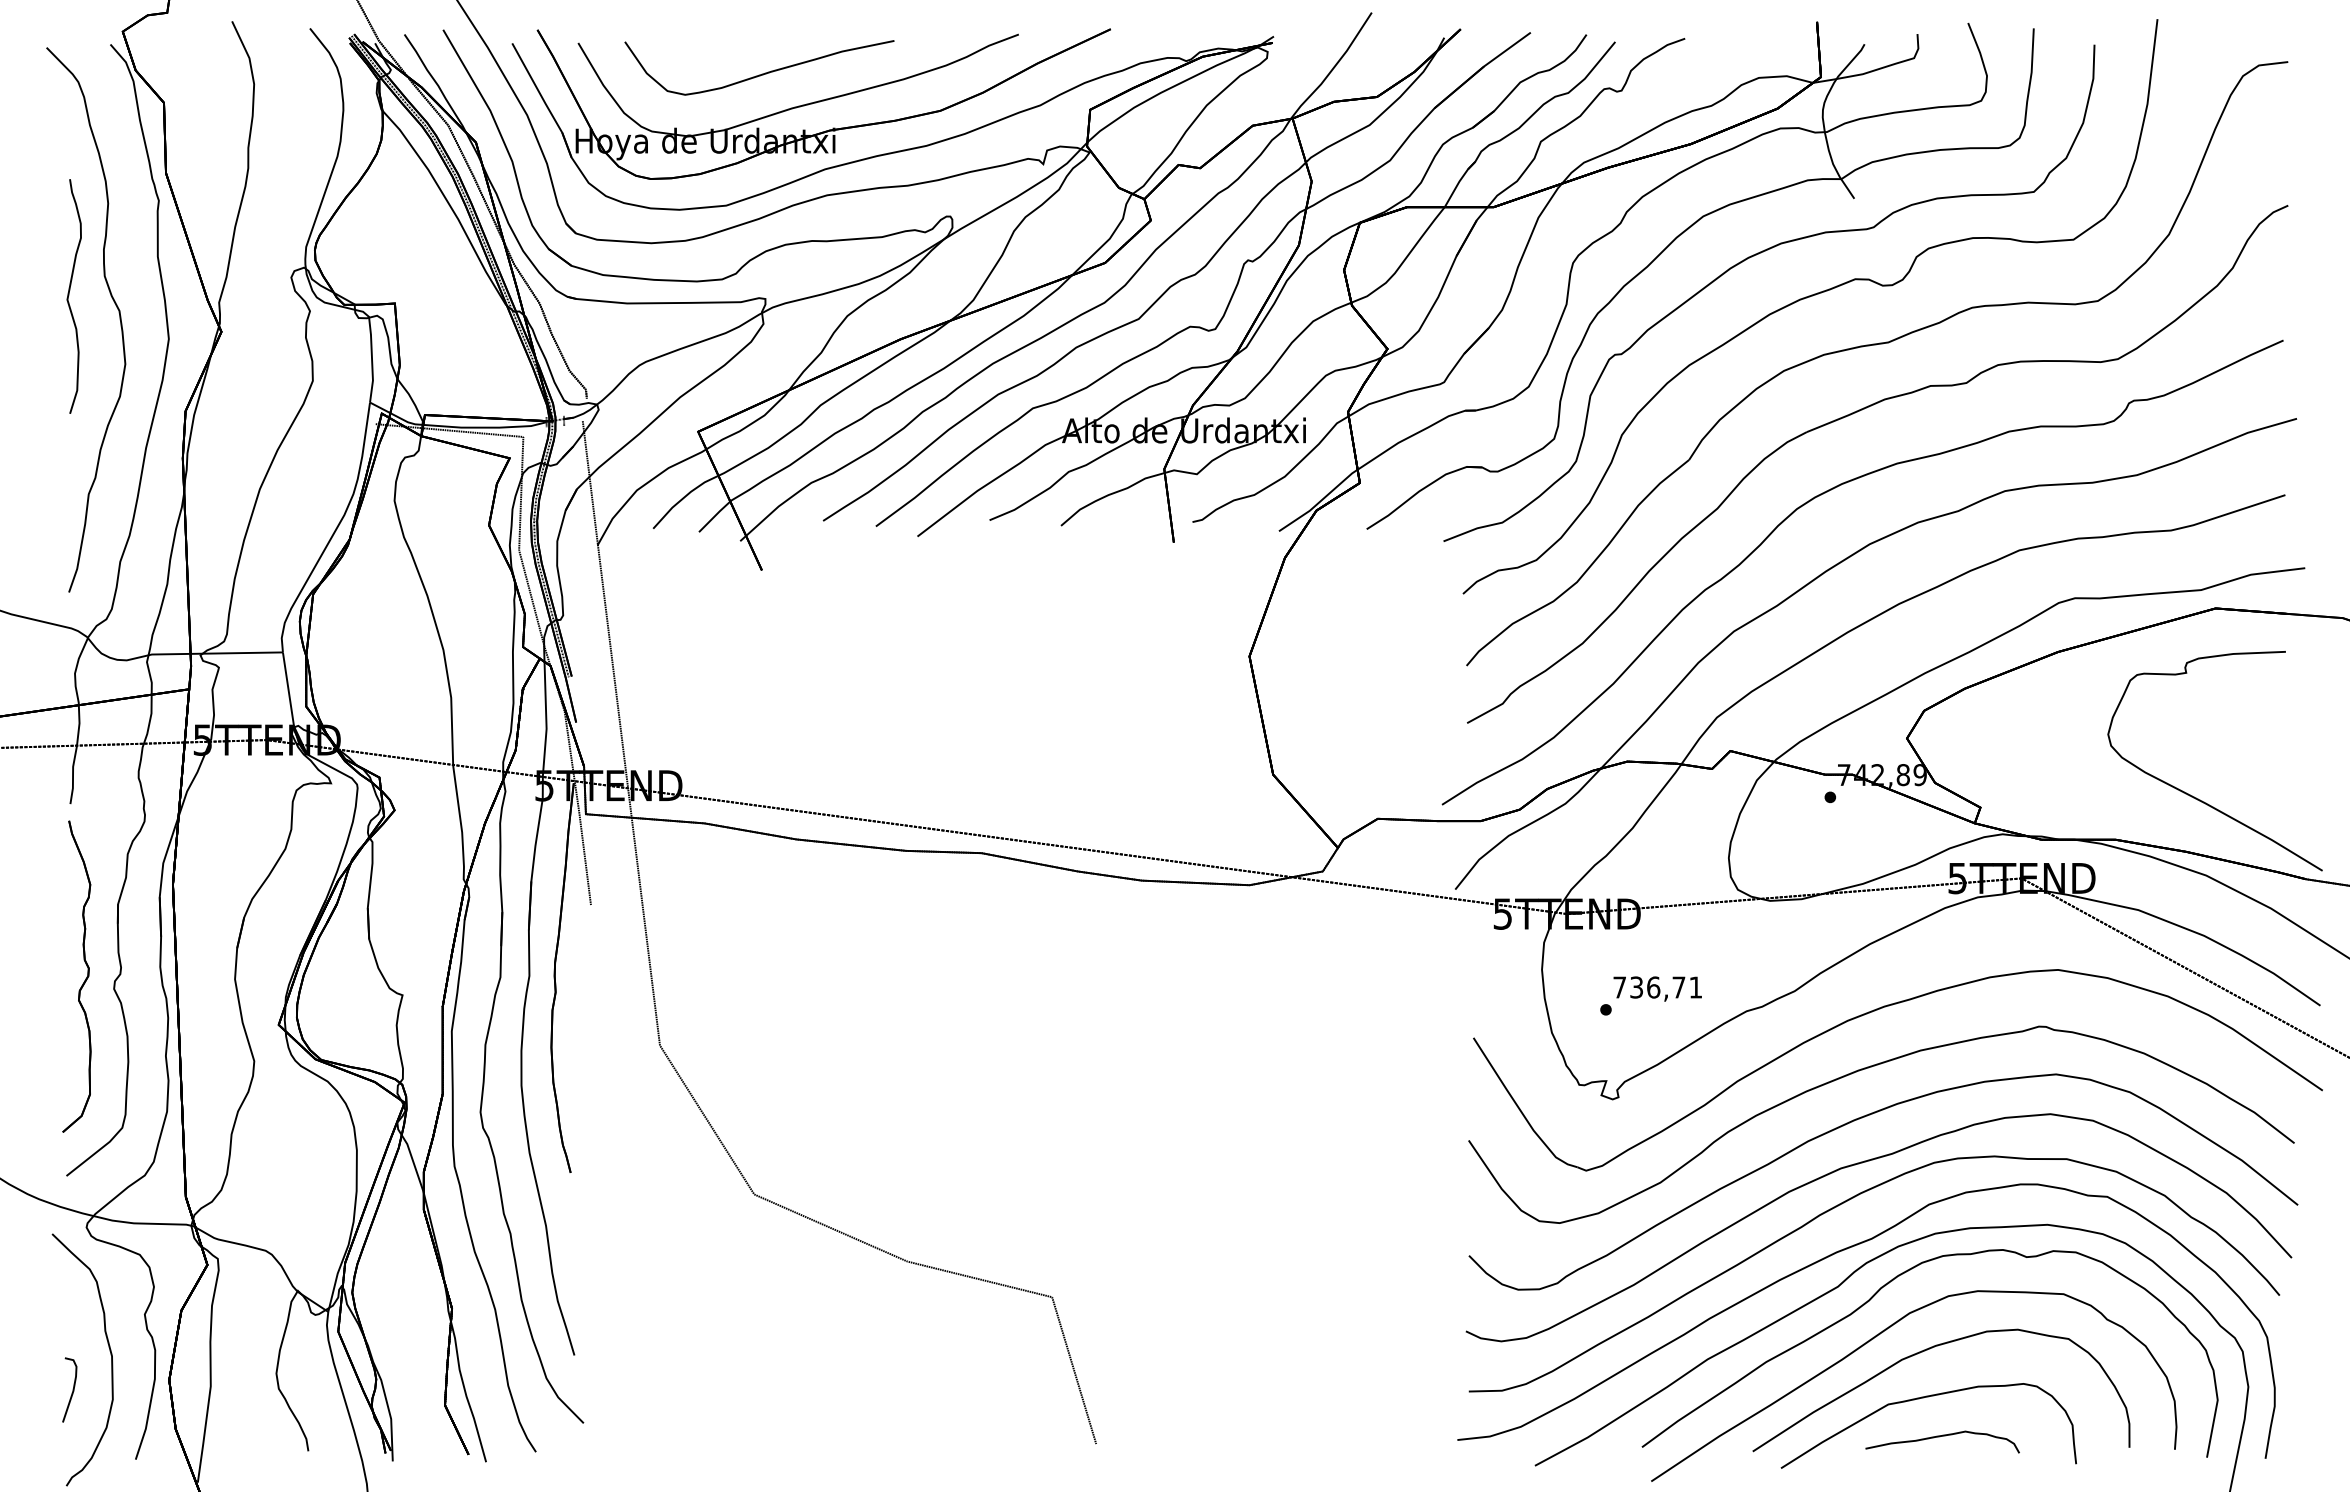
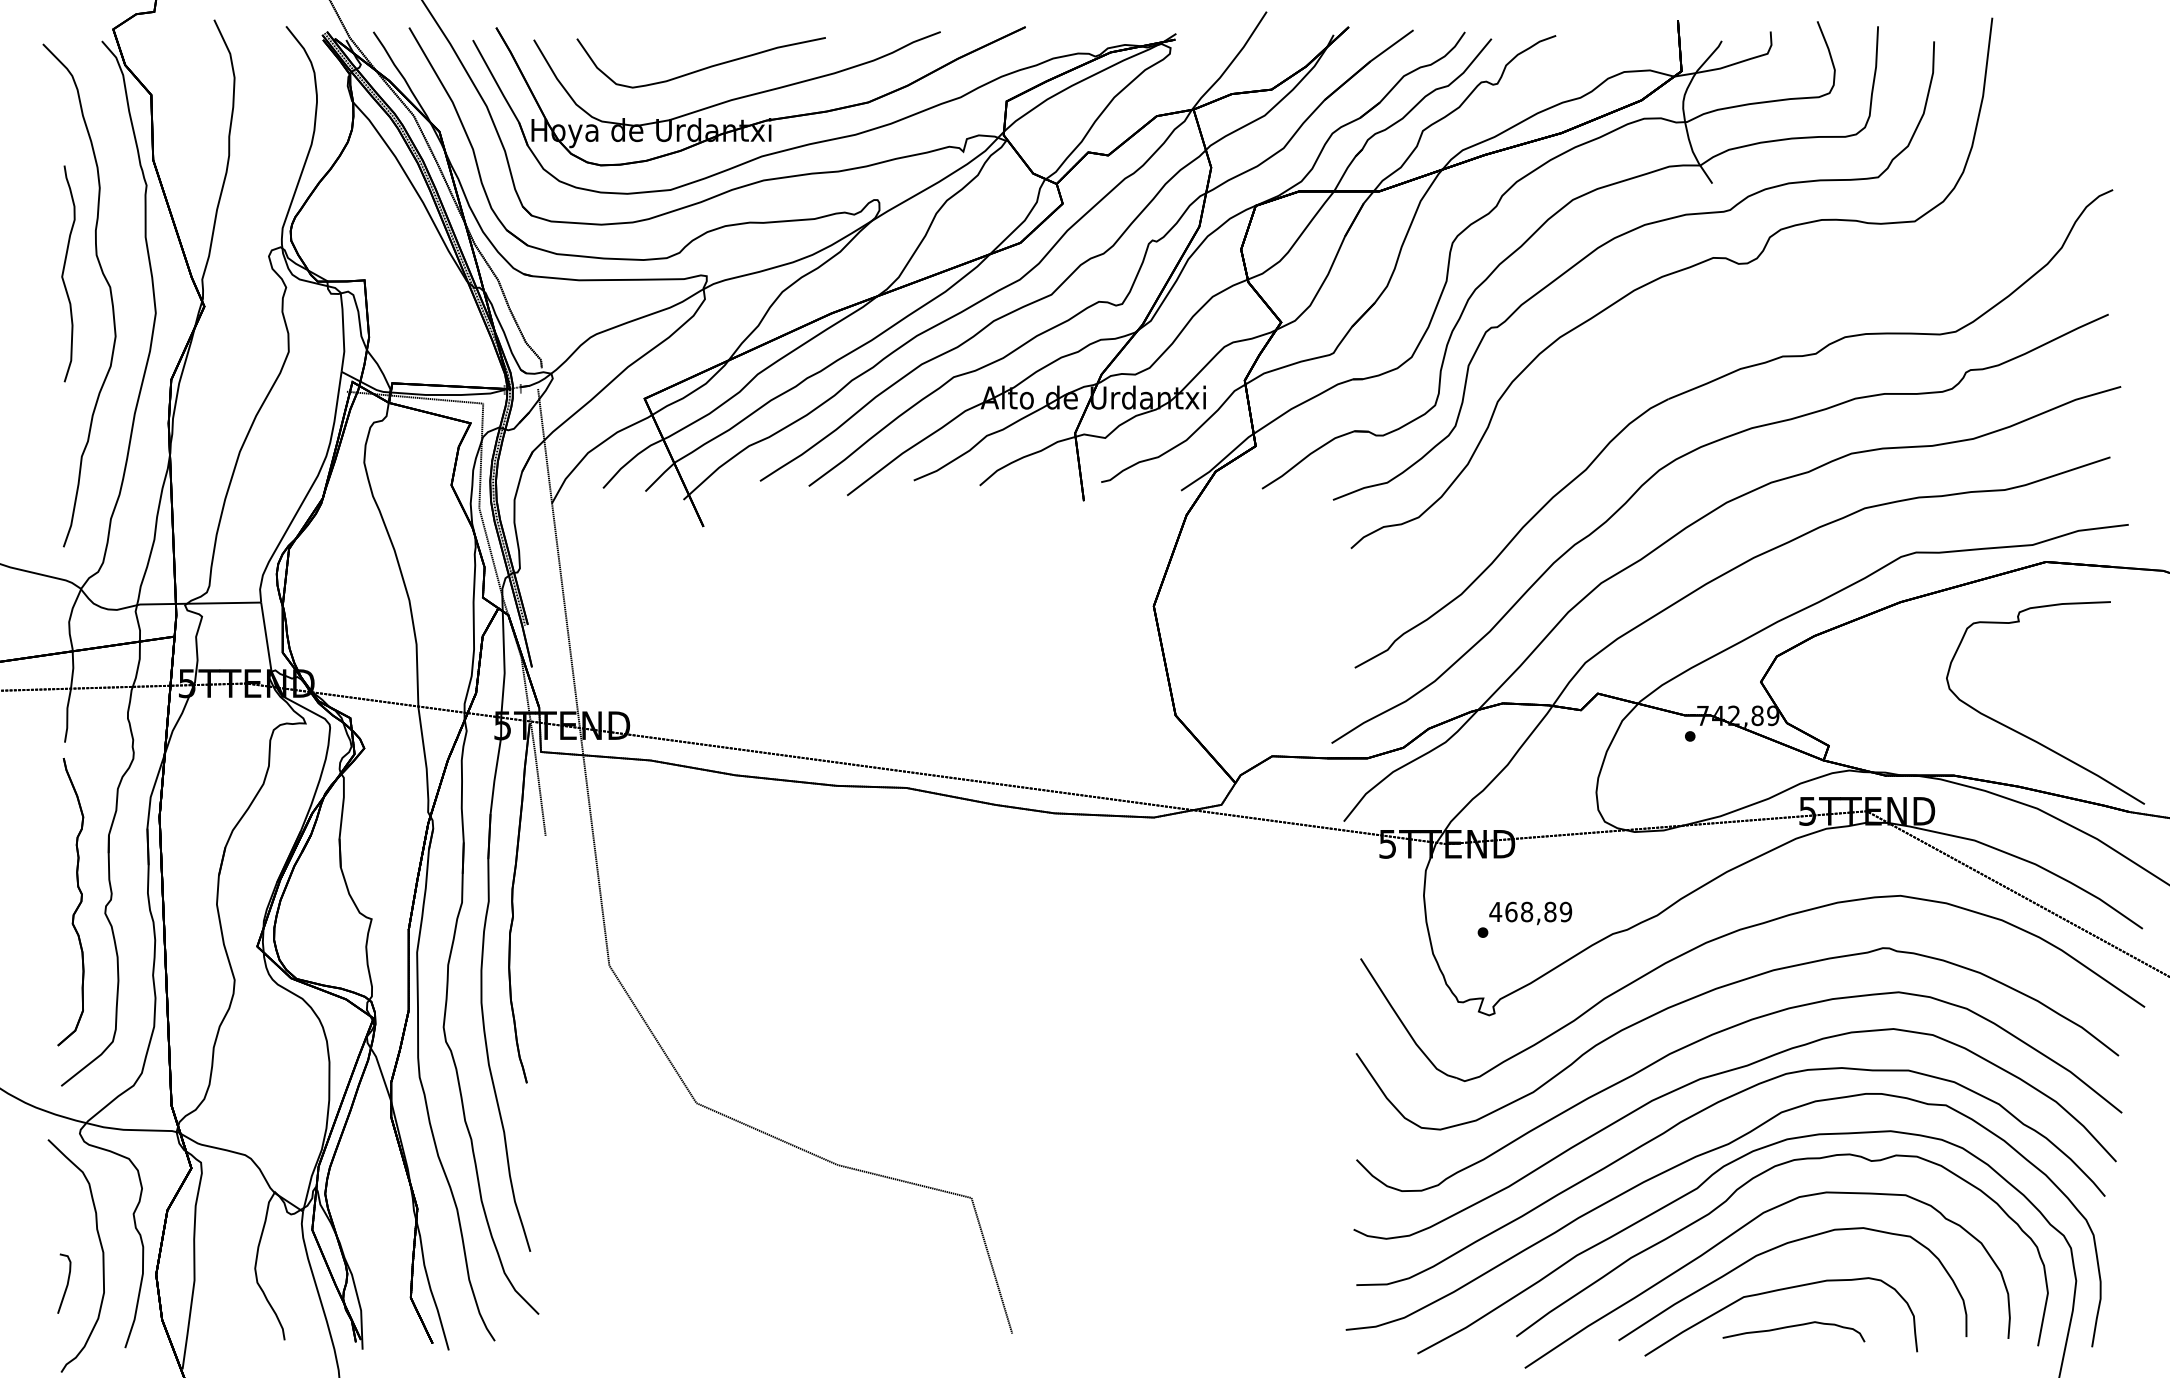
part: (1876, 345) -> (1732, 319), removed
text: (1657, 987) -> (1530, 912), 736,71 -> 468,89

